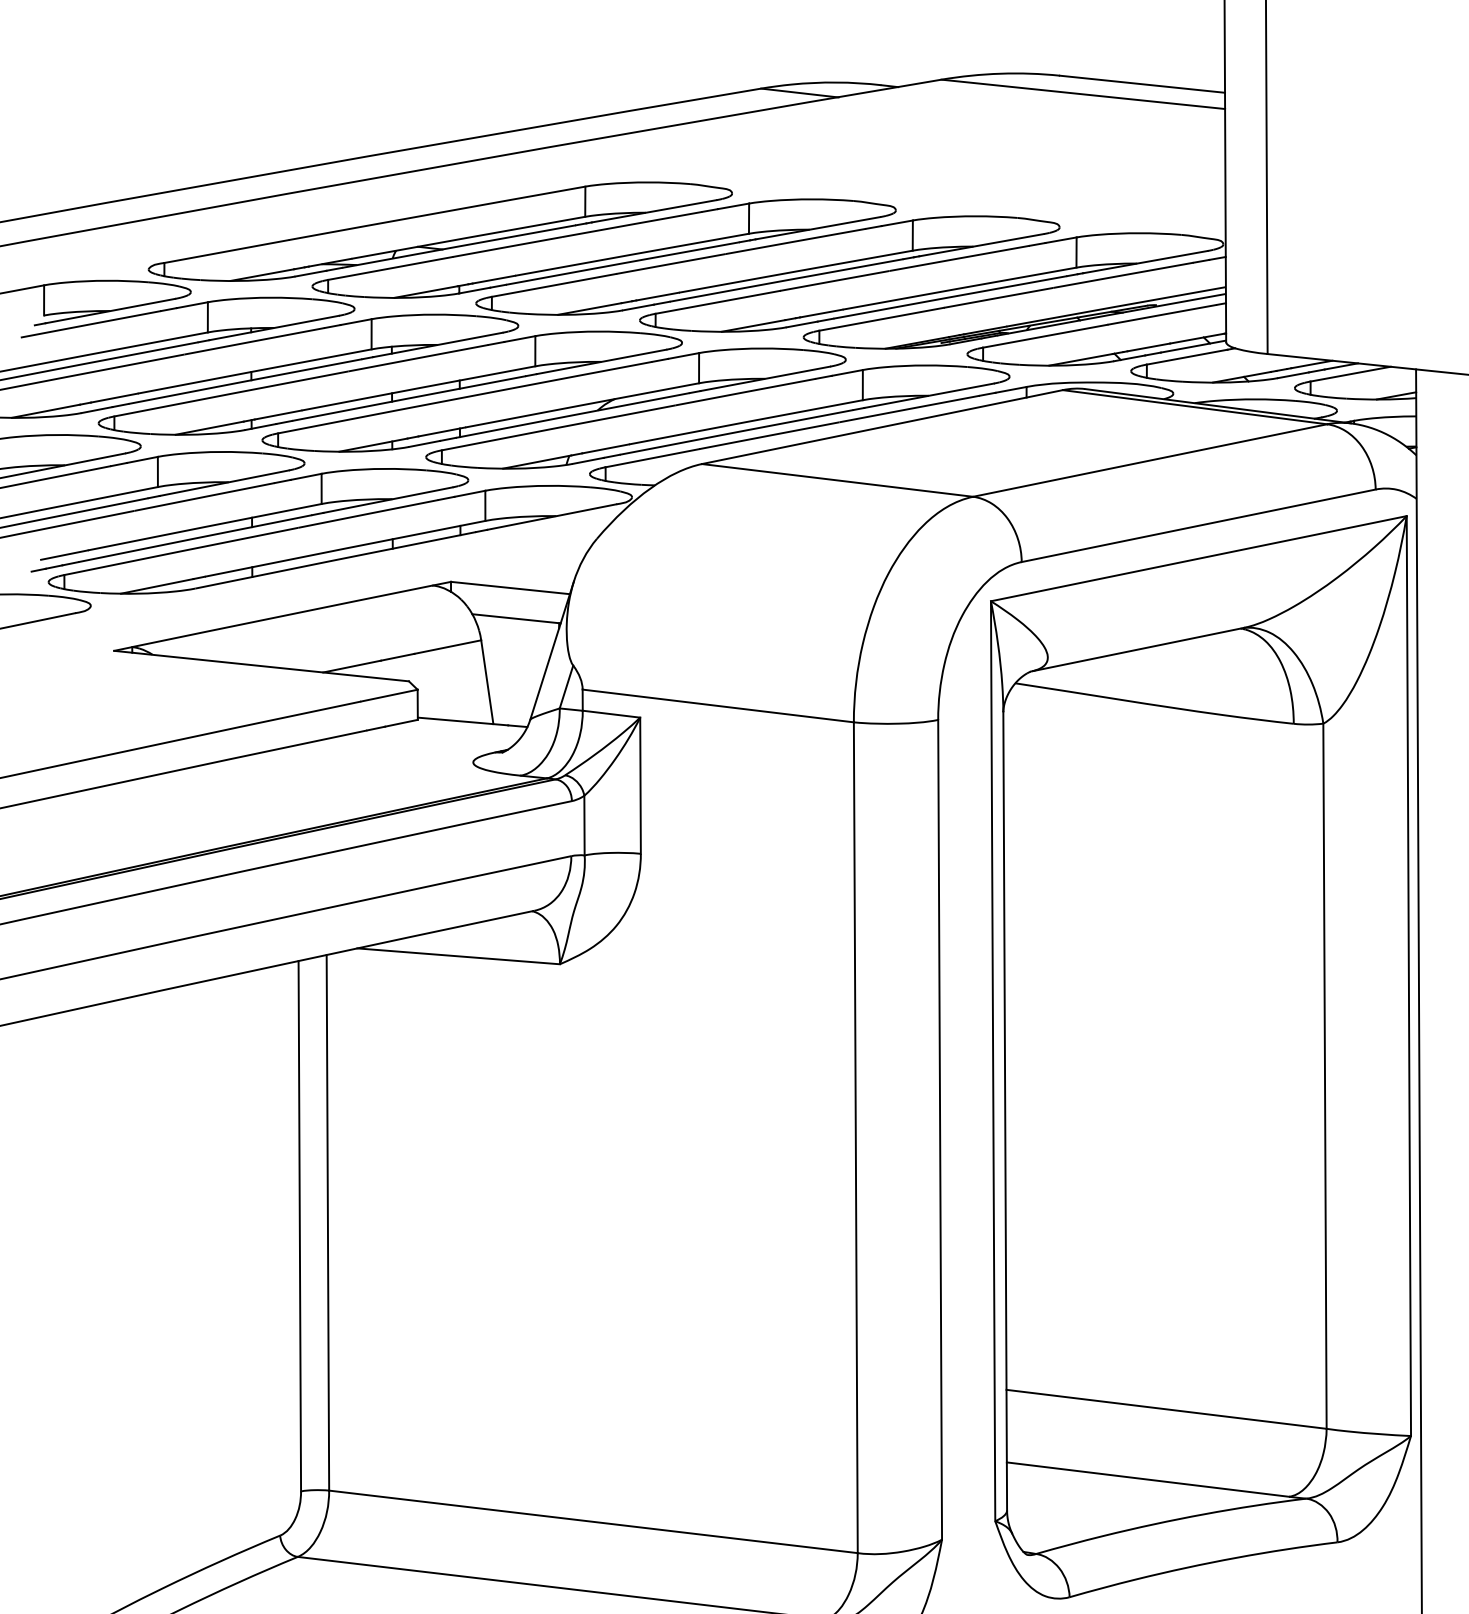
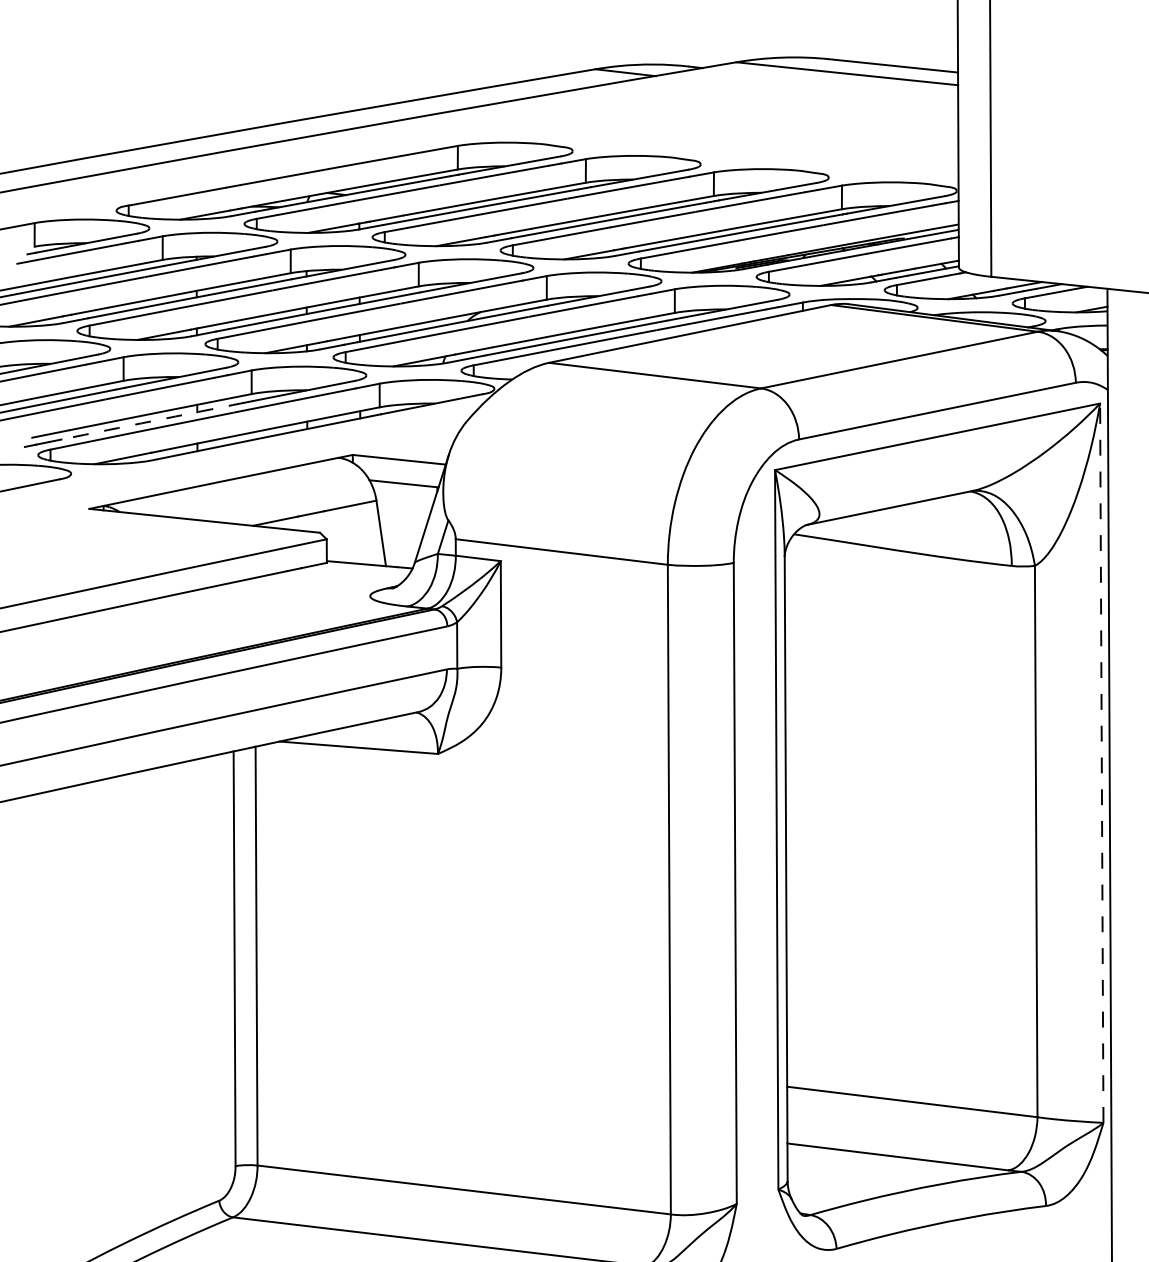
arc: (194, 539) -> (152, 421), solid -> dashed
line: (1408, 976) -> (1101, 763), solid -> dashed

